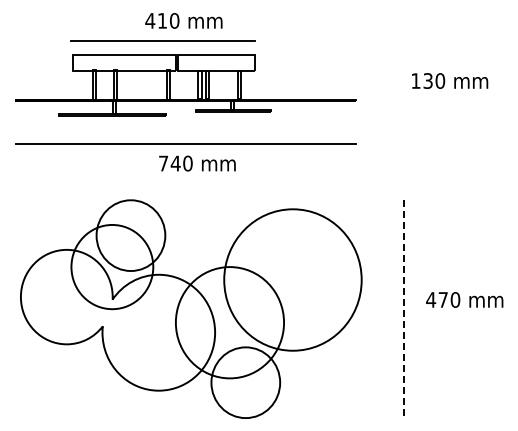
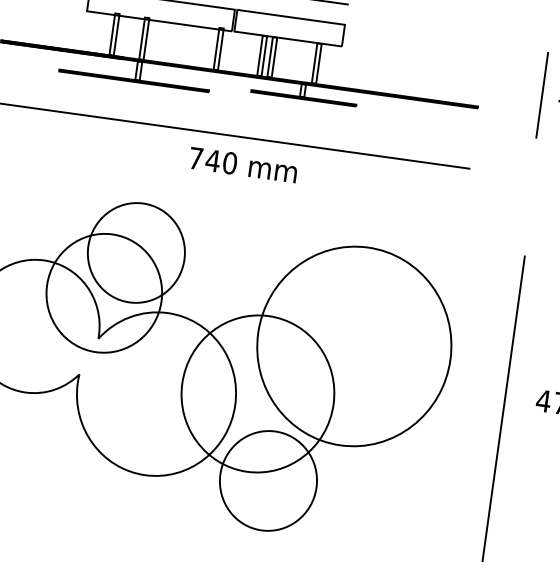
line: (400, 85) -> (542, 95), added
line: (403, 309) -> (503, 409), dashed -> solid

